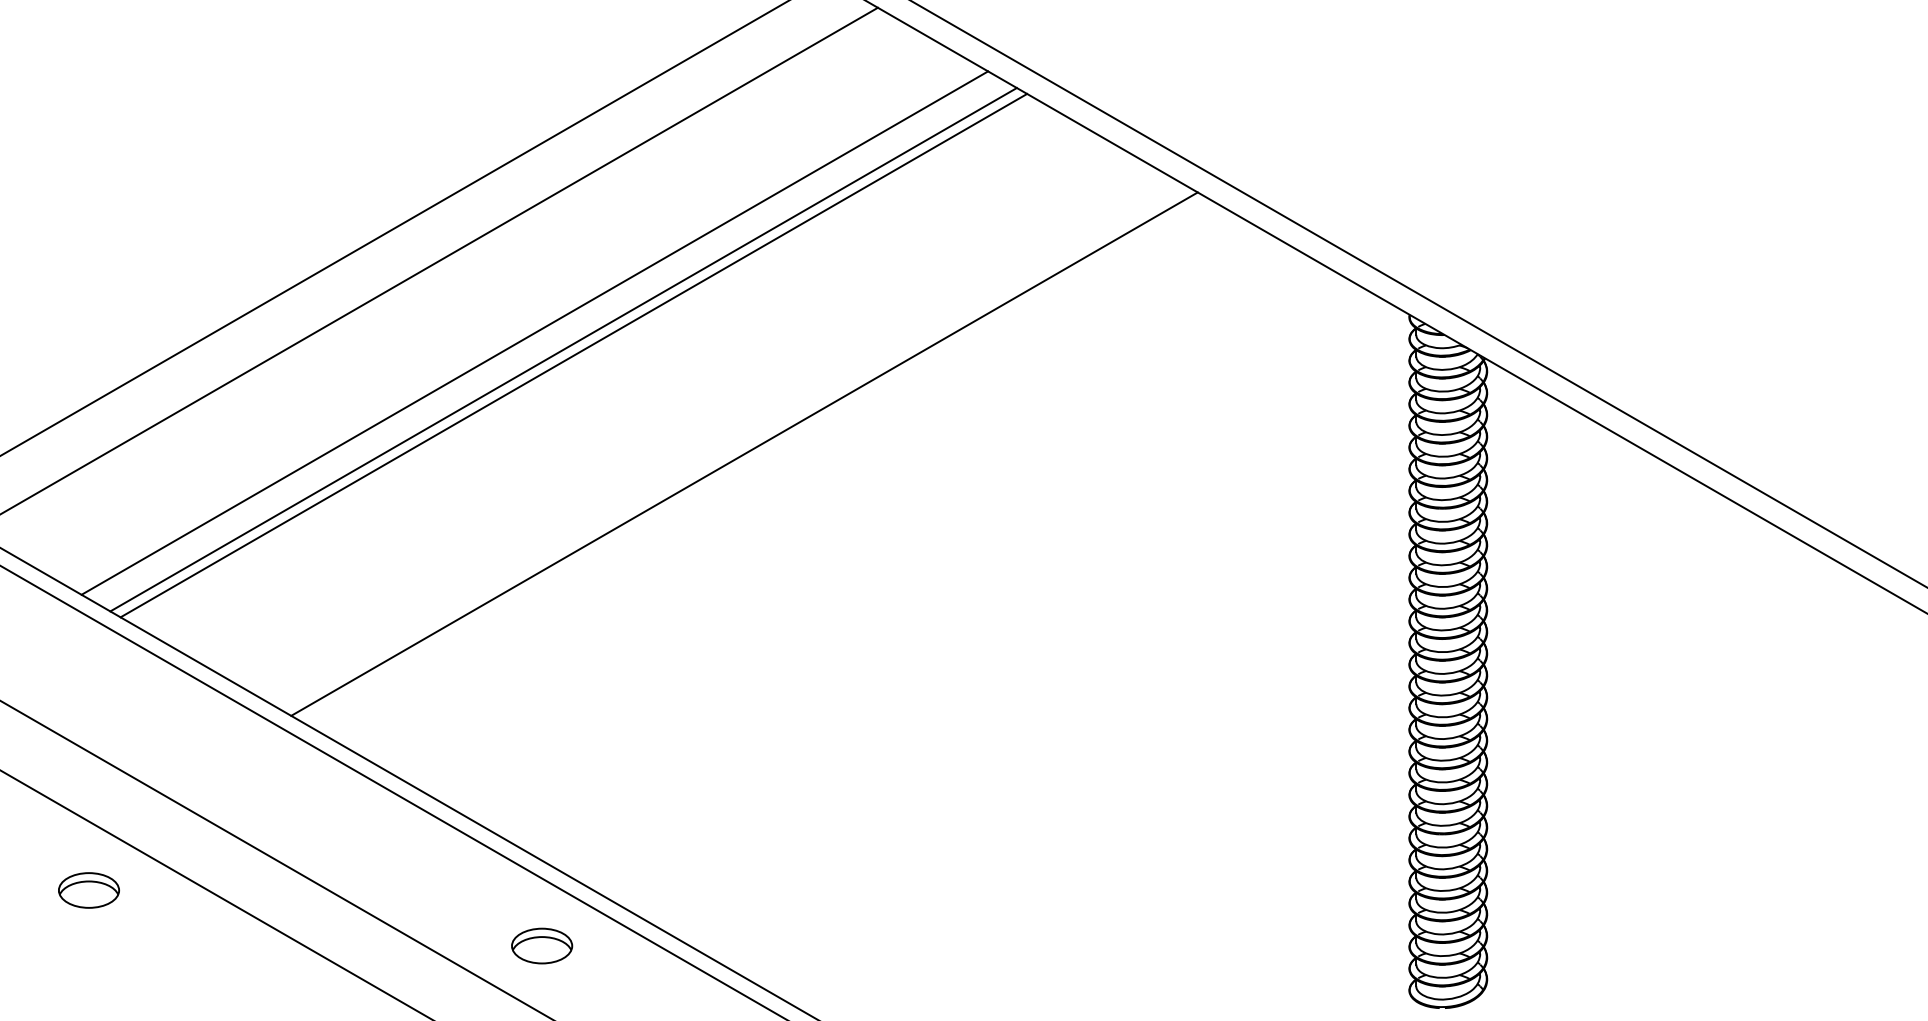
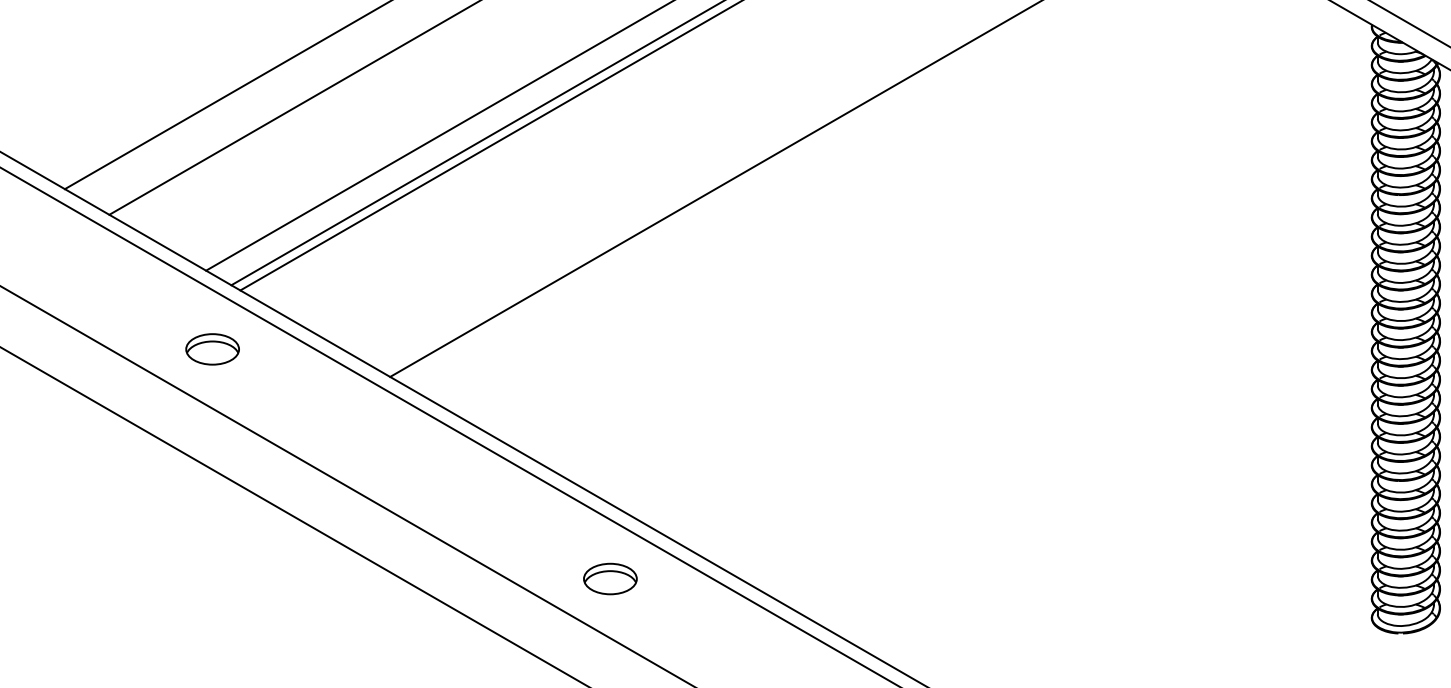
part: (88, 890) -> (212, 349), moved

